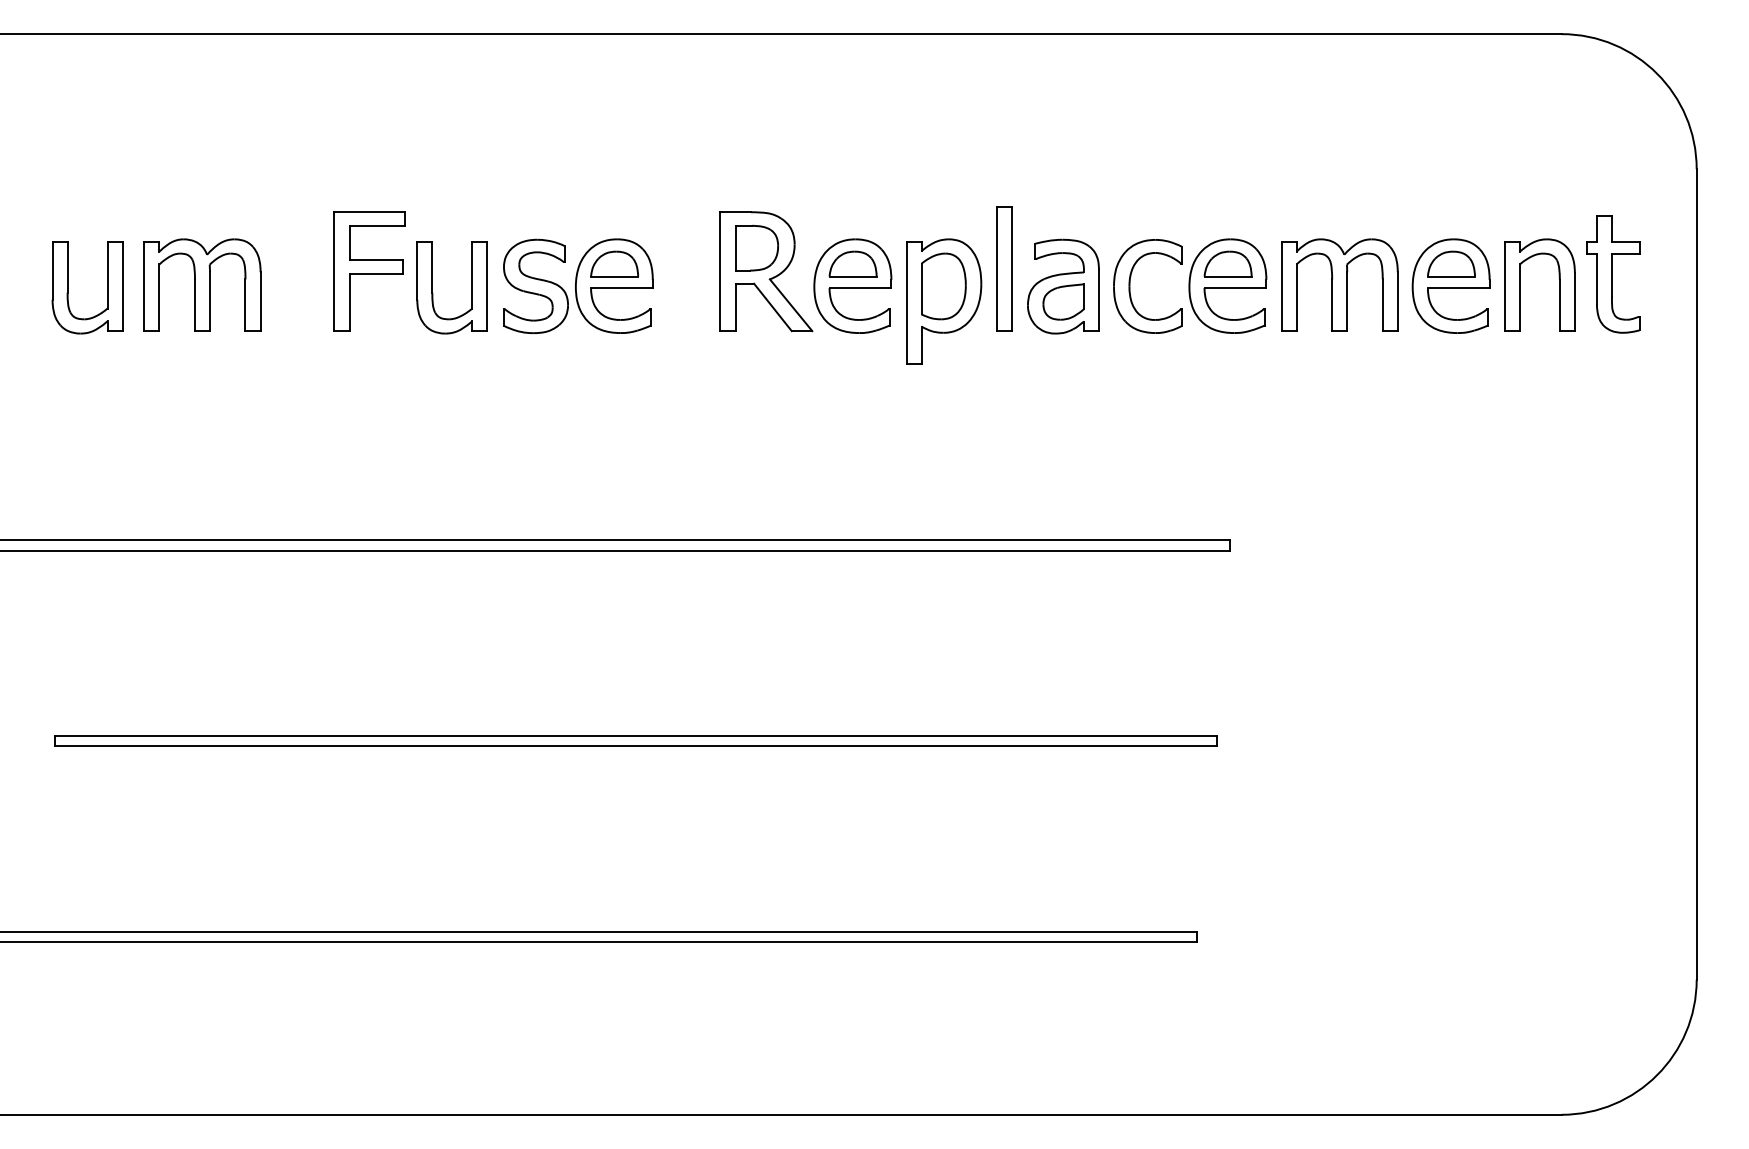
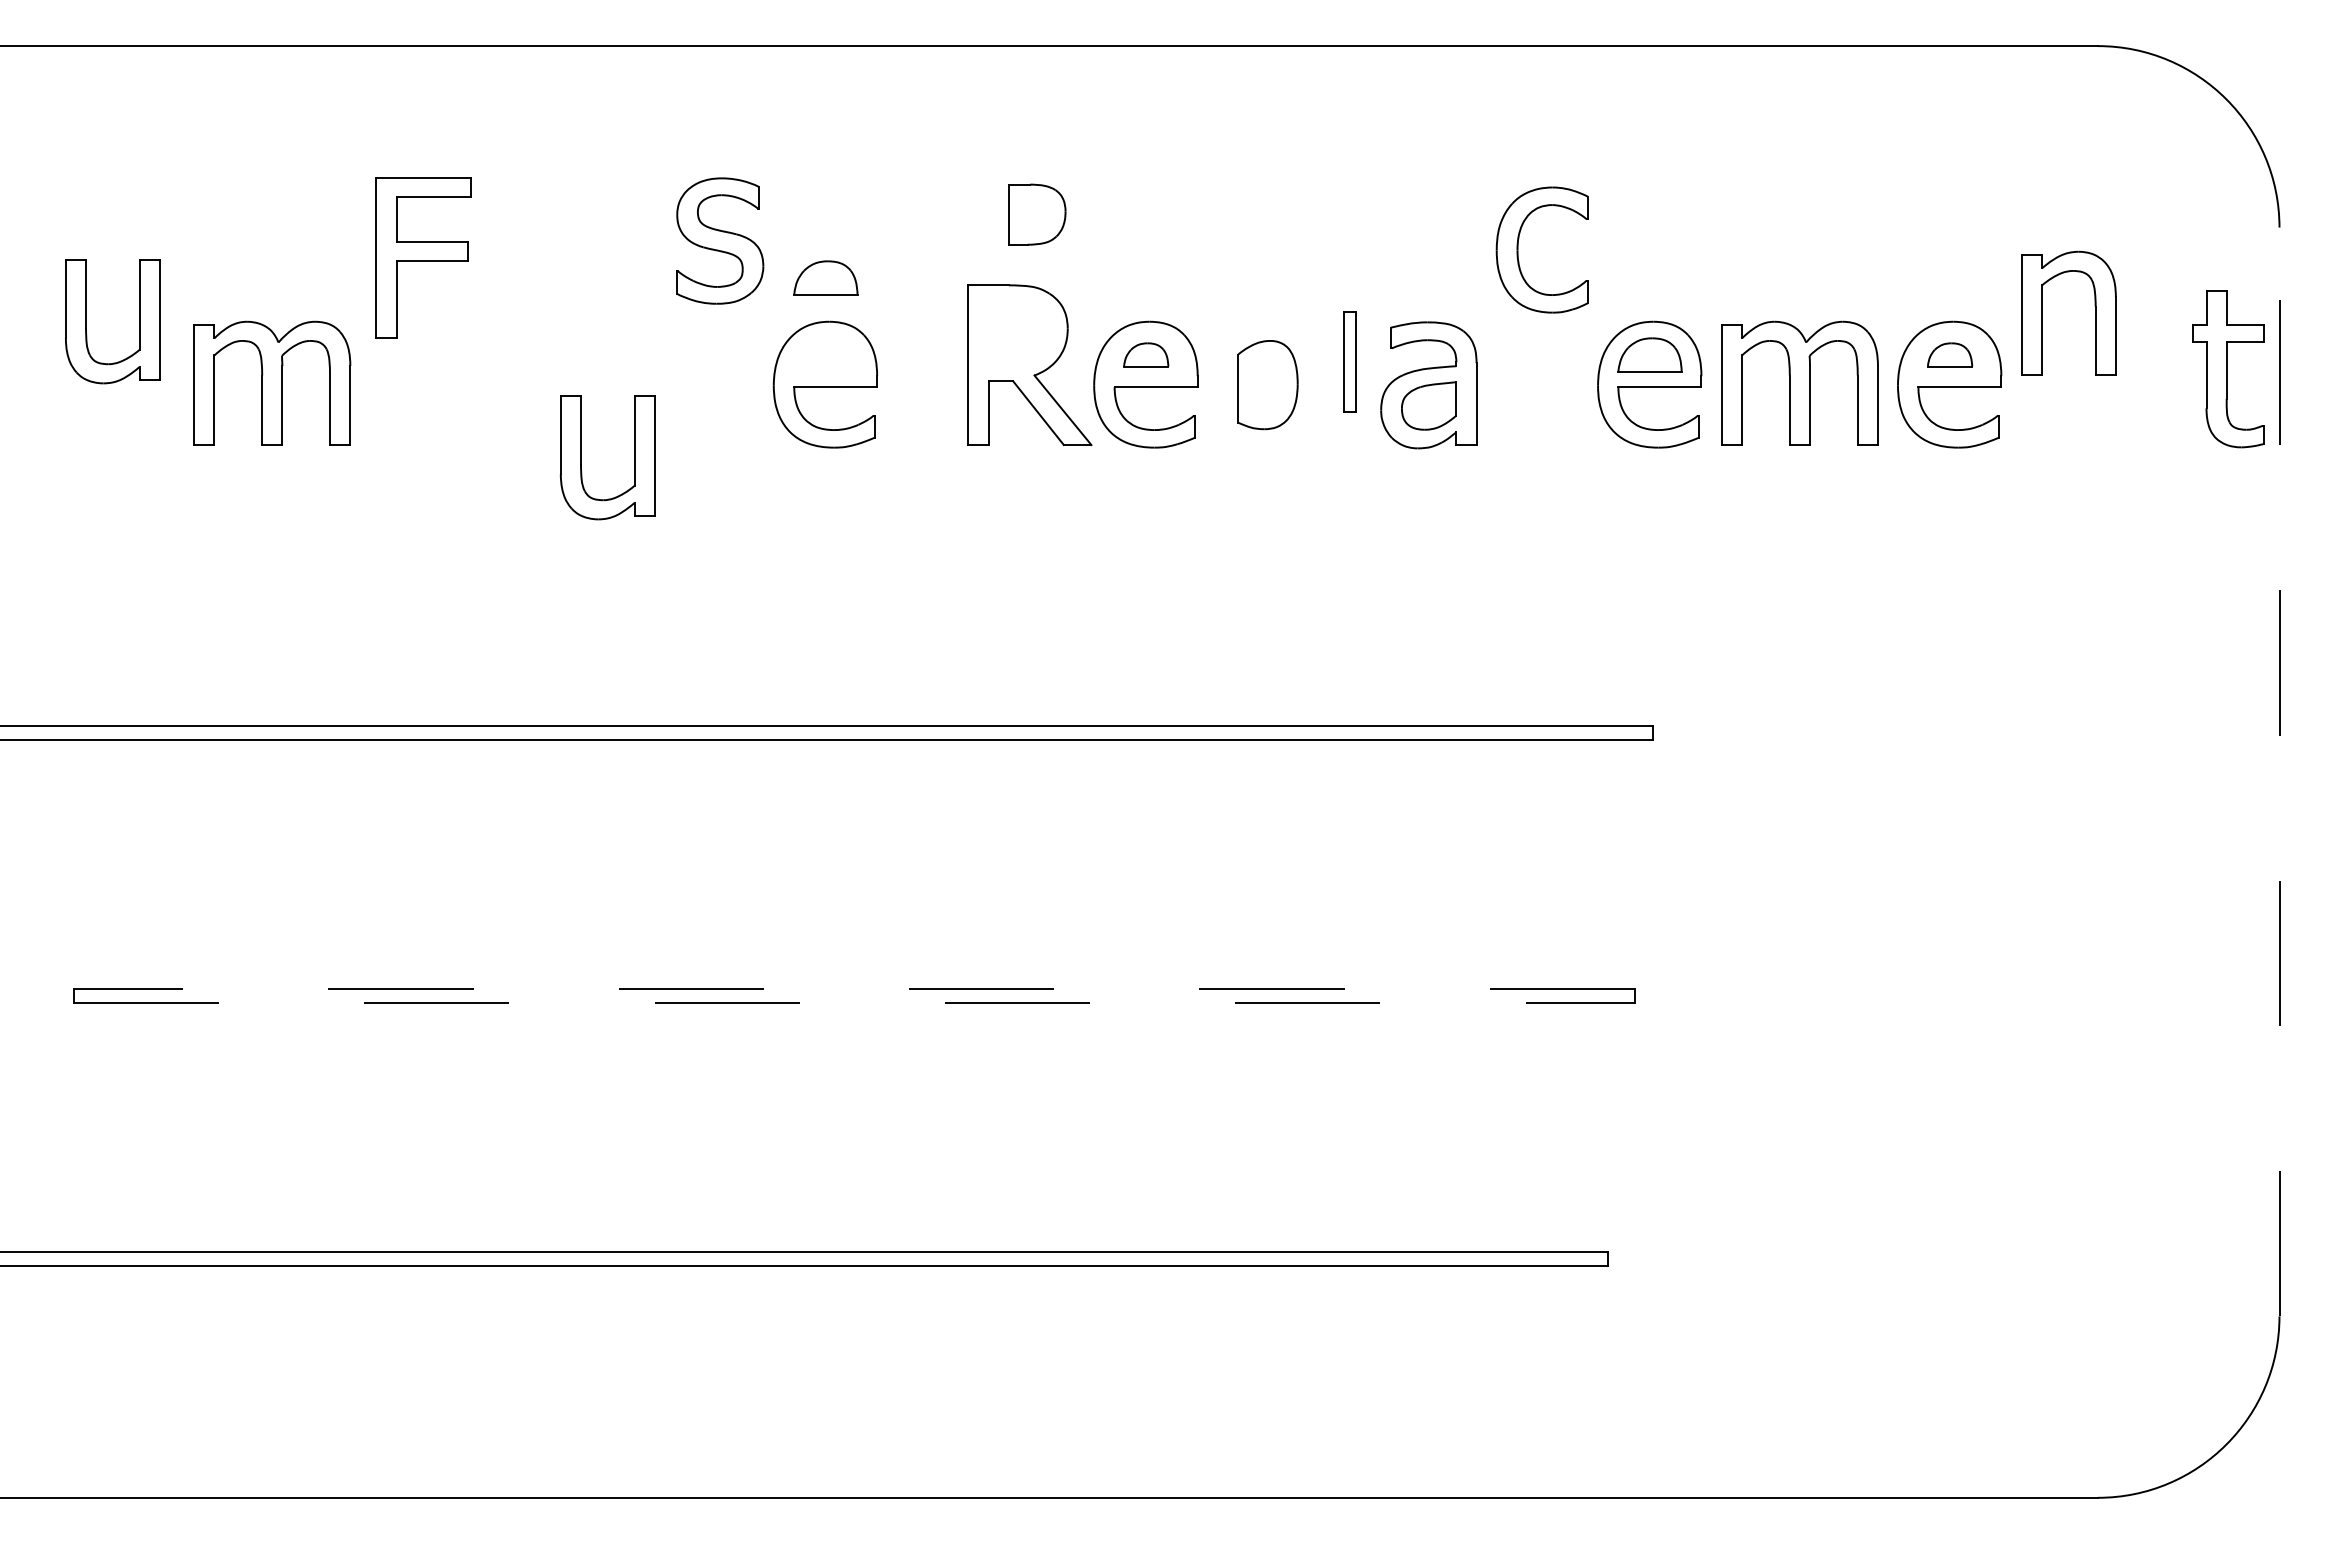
part: (757, 248) -> (1037, 214), moved
part: (614, 263) -> (825, 277), moved
part: (852, 263) -> (1145, 354), size x0.7
part: (1451, 263) -> (1949, 354), size x0.7
part: (1004, 268) -> (1349, 361), size x0.6
part: (369, 271) -> (423, 257), moved
part: (1613, 274) -> (2228, 369), moved
part: (1520, 284) -> (2042, 312), moved
part: (536, 286) -> (720, 240), moved
part: (1130, 286) -> (1518, 249), moved
part: (67, 287) -> (86, 321), moved
part: (432, 287) -> (581, 457), moved
part: (944, 300) -> (1268, 404), removed
line: (1696, 574) -> (2279, 771), solid -> dashed
line: (635, 736) -> (854, 989), solid -> dashed
line: (635, 746) -> (854, 1002), solid -> dashed

